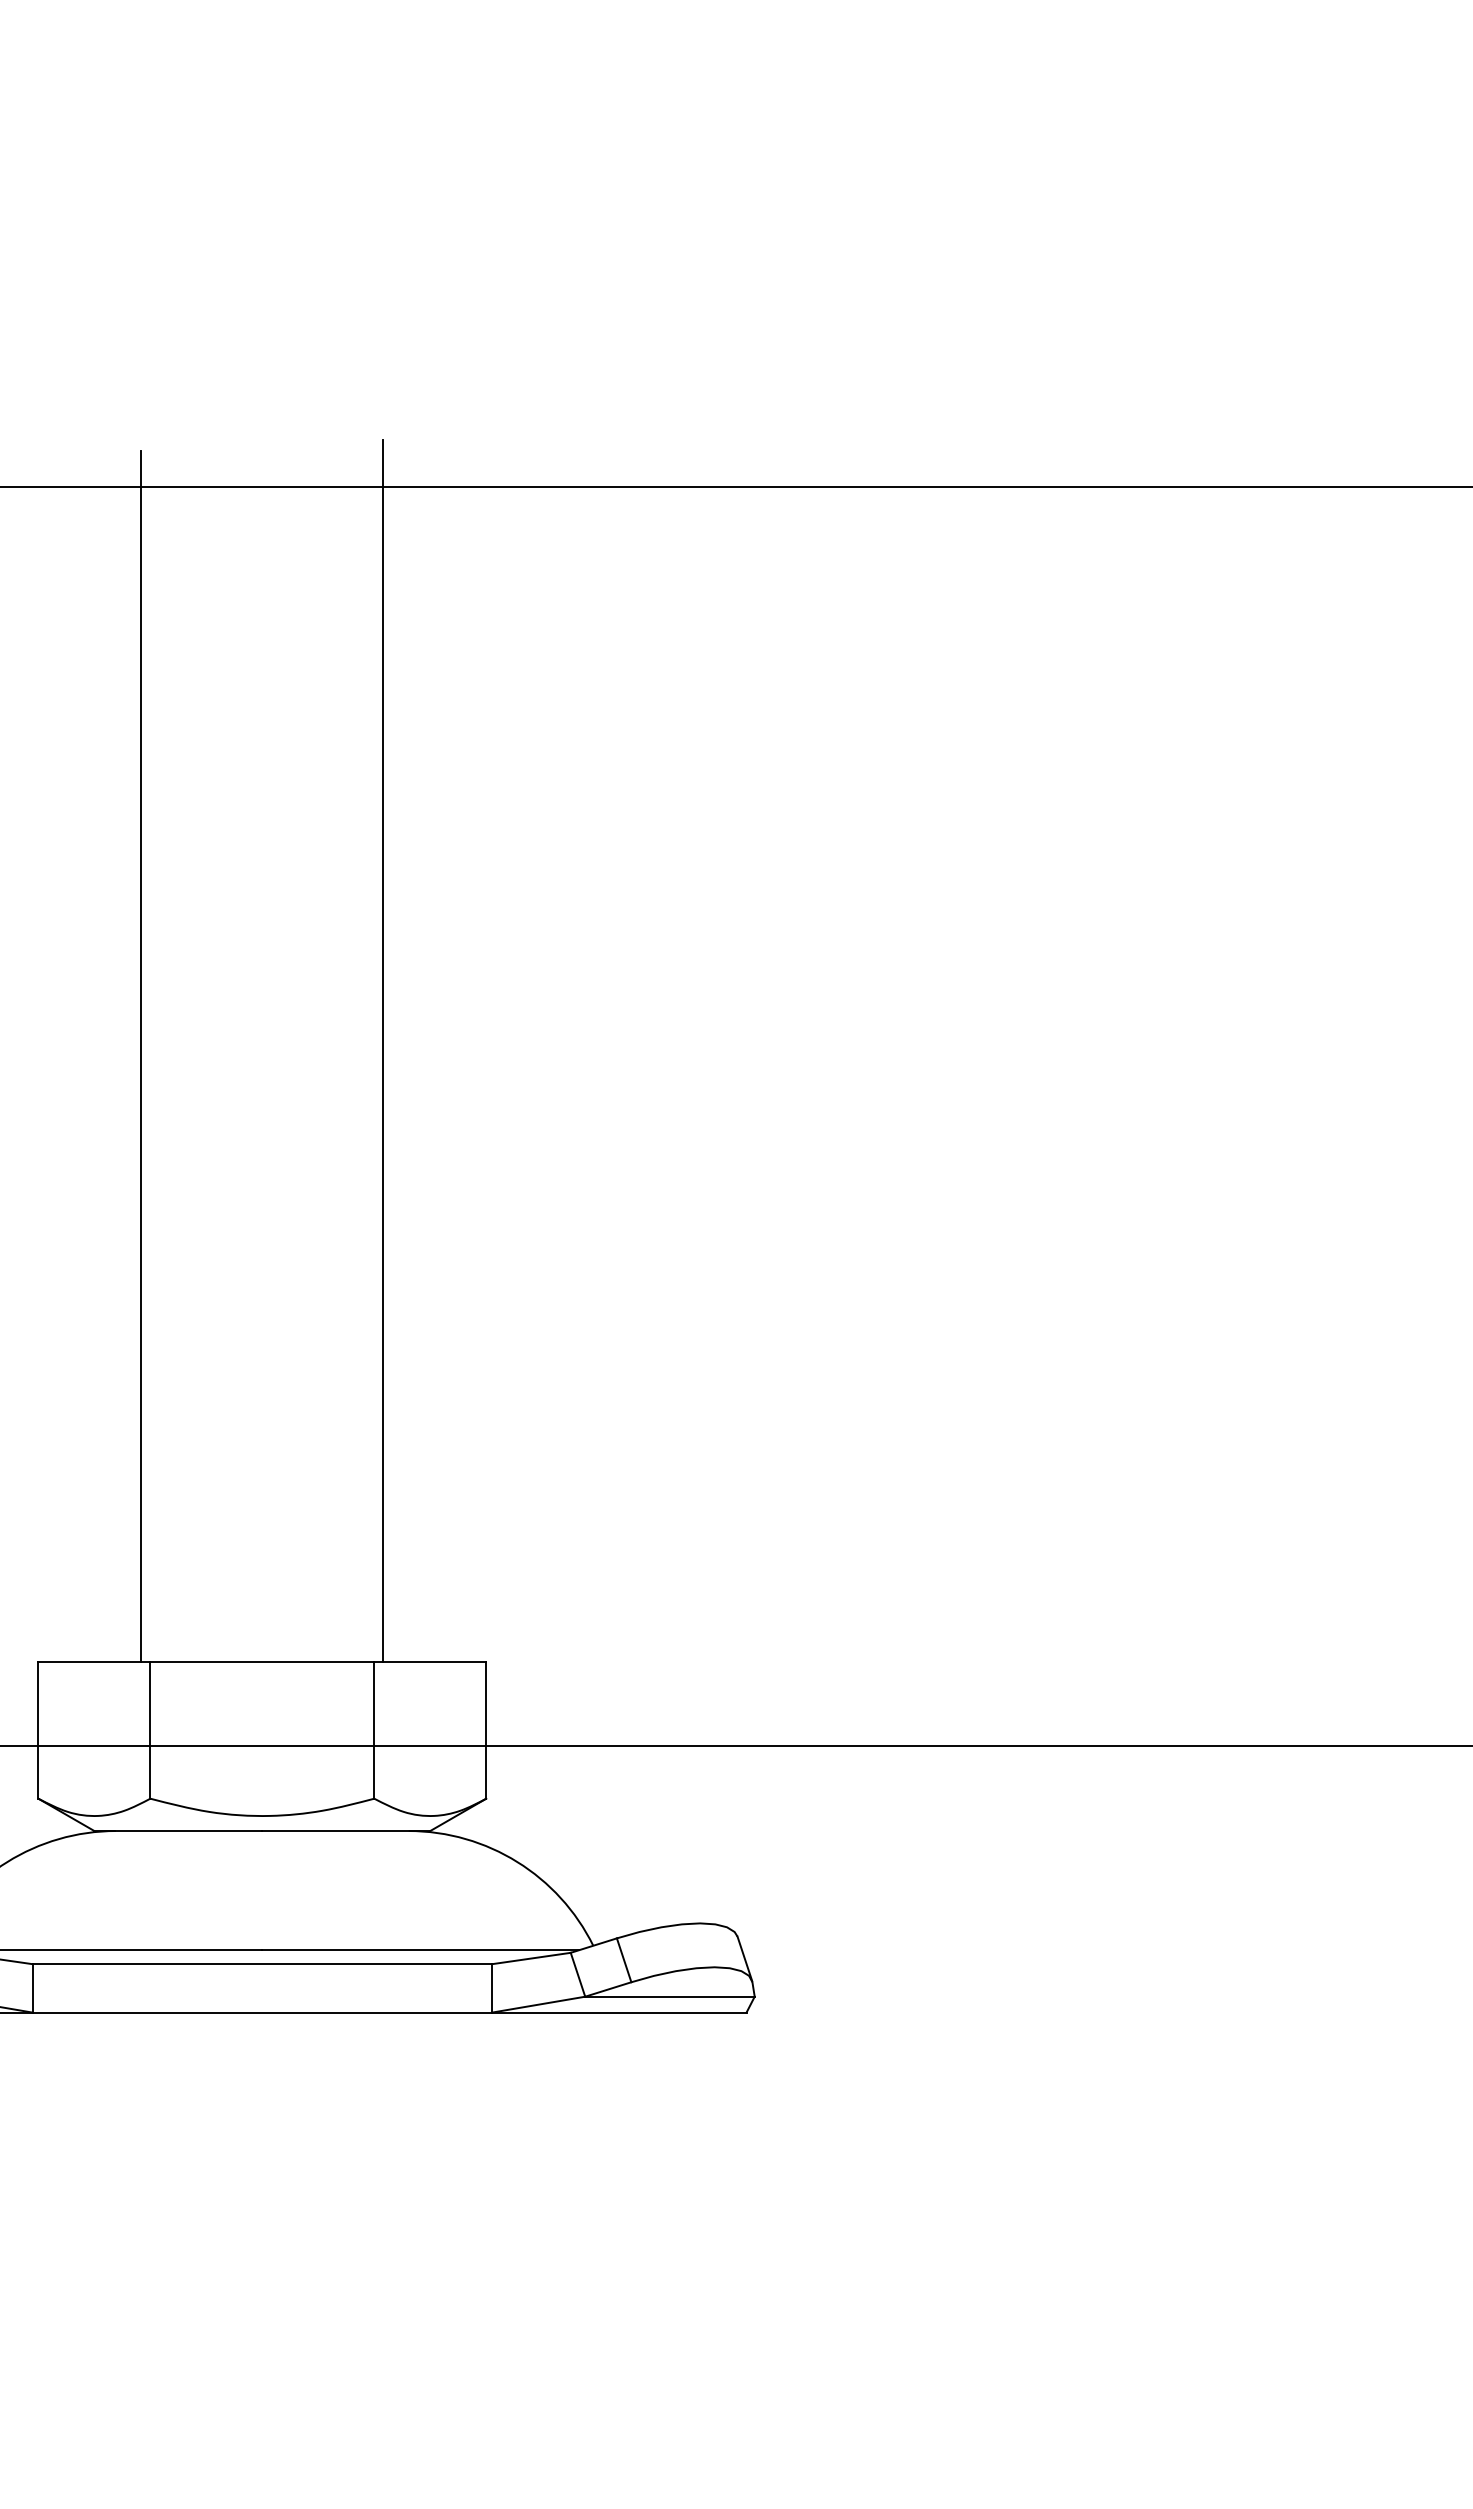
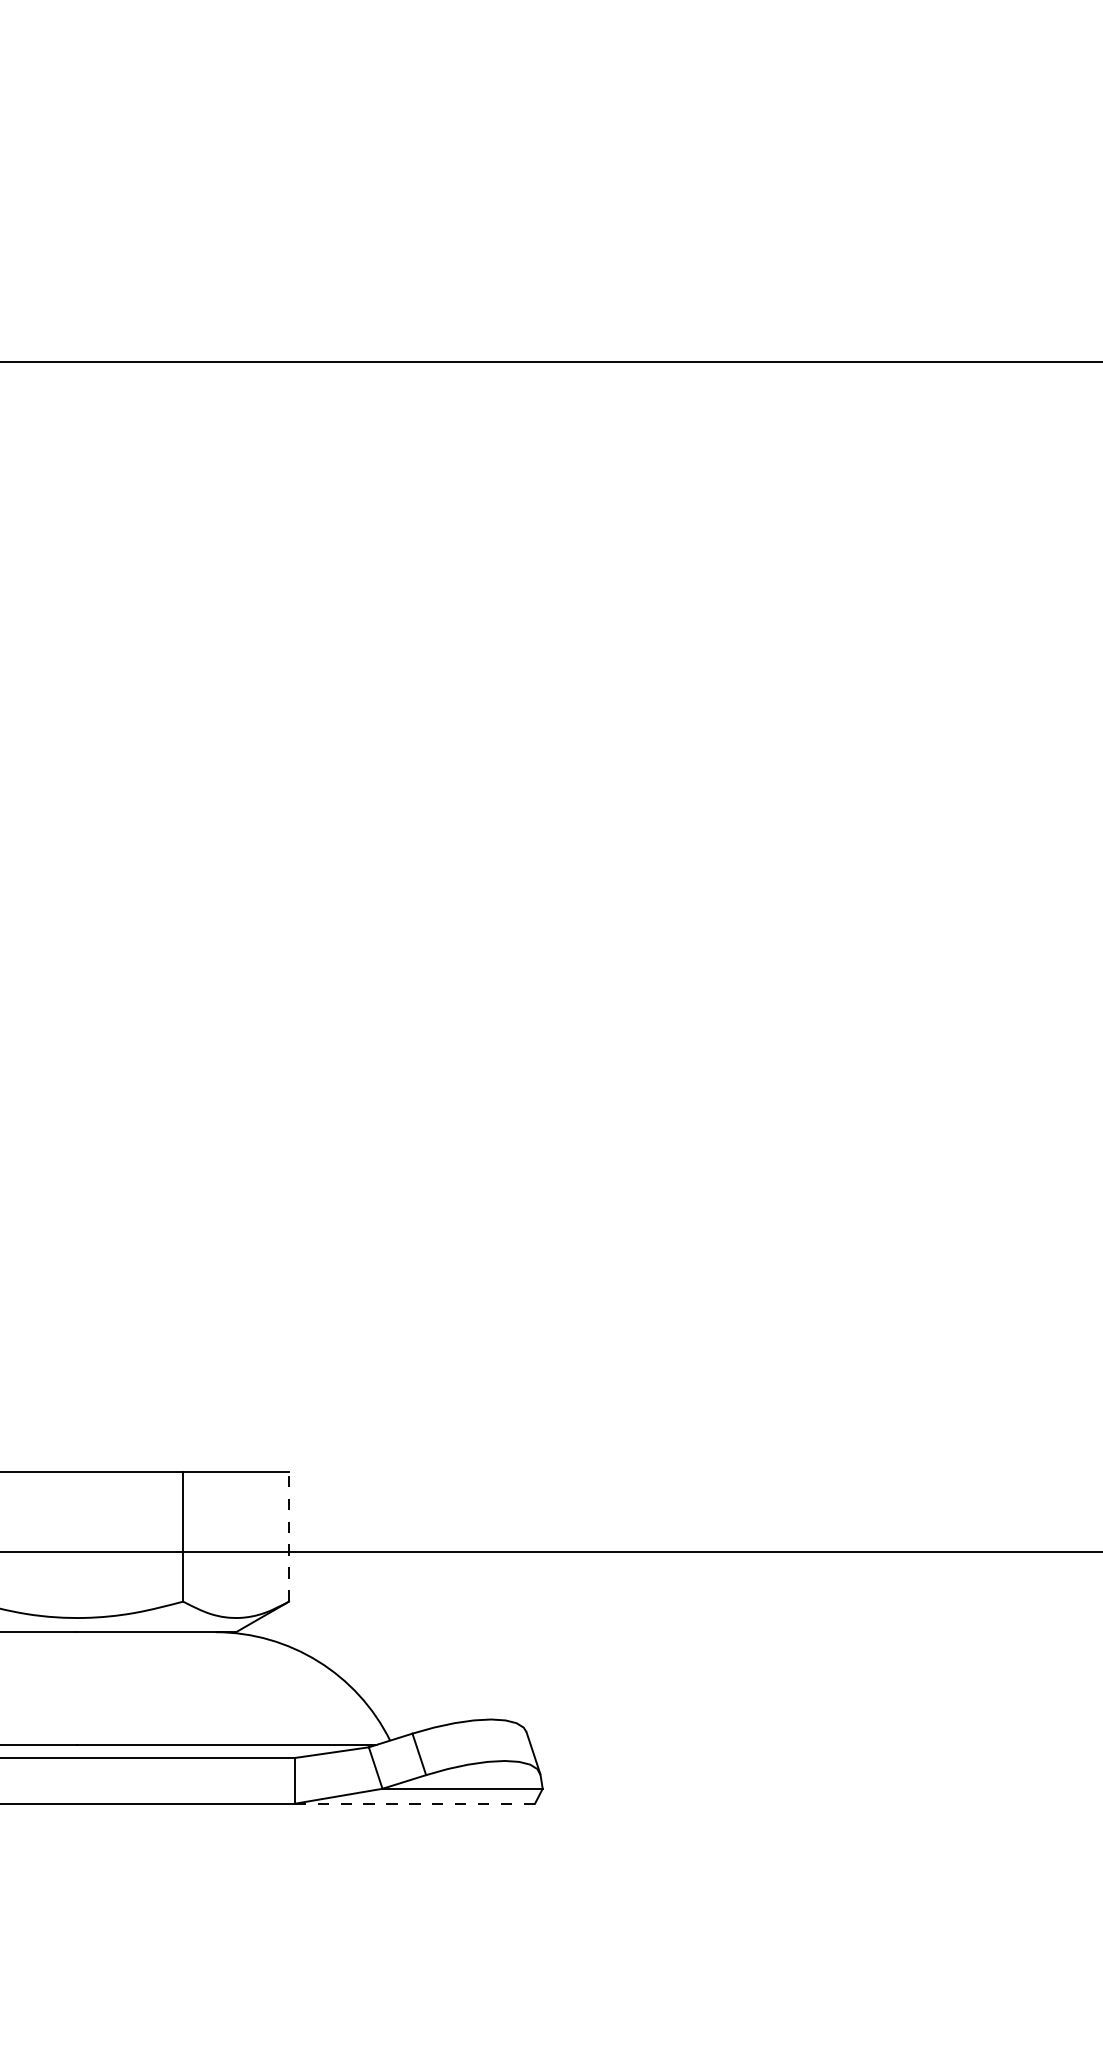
line: (383, 1050) -> (191, 894), removed
line: (486, 1730) -> (289, 1537), solid -> dashed
line: (618, 2012) -> (413, 1803), solid -> dashed

